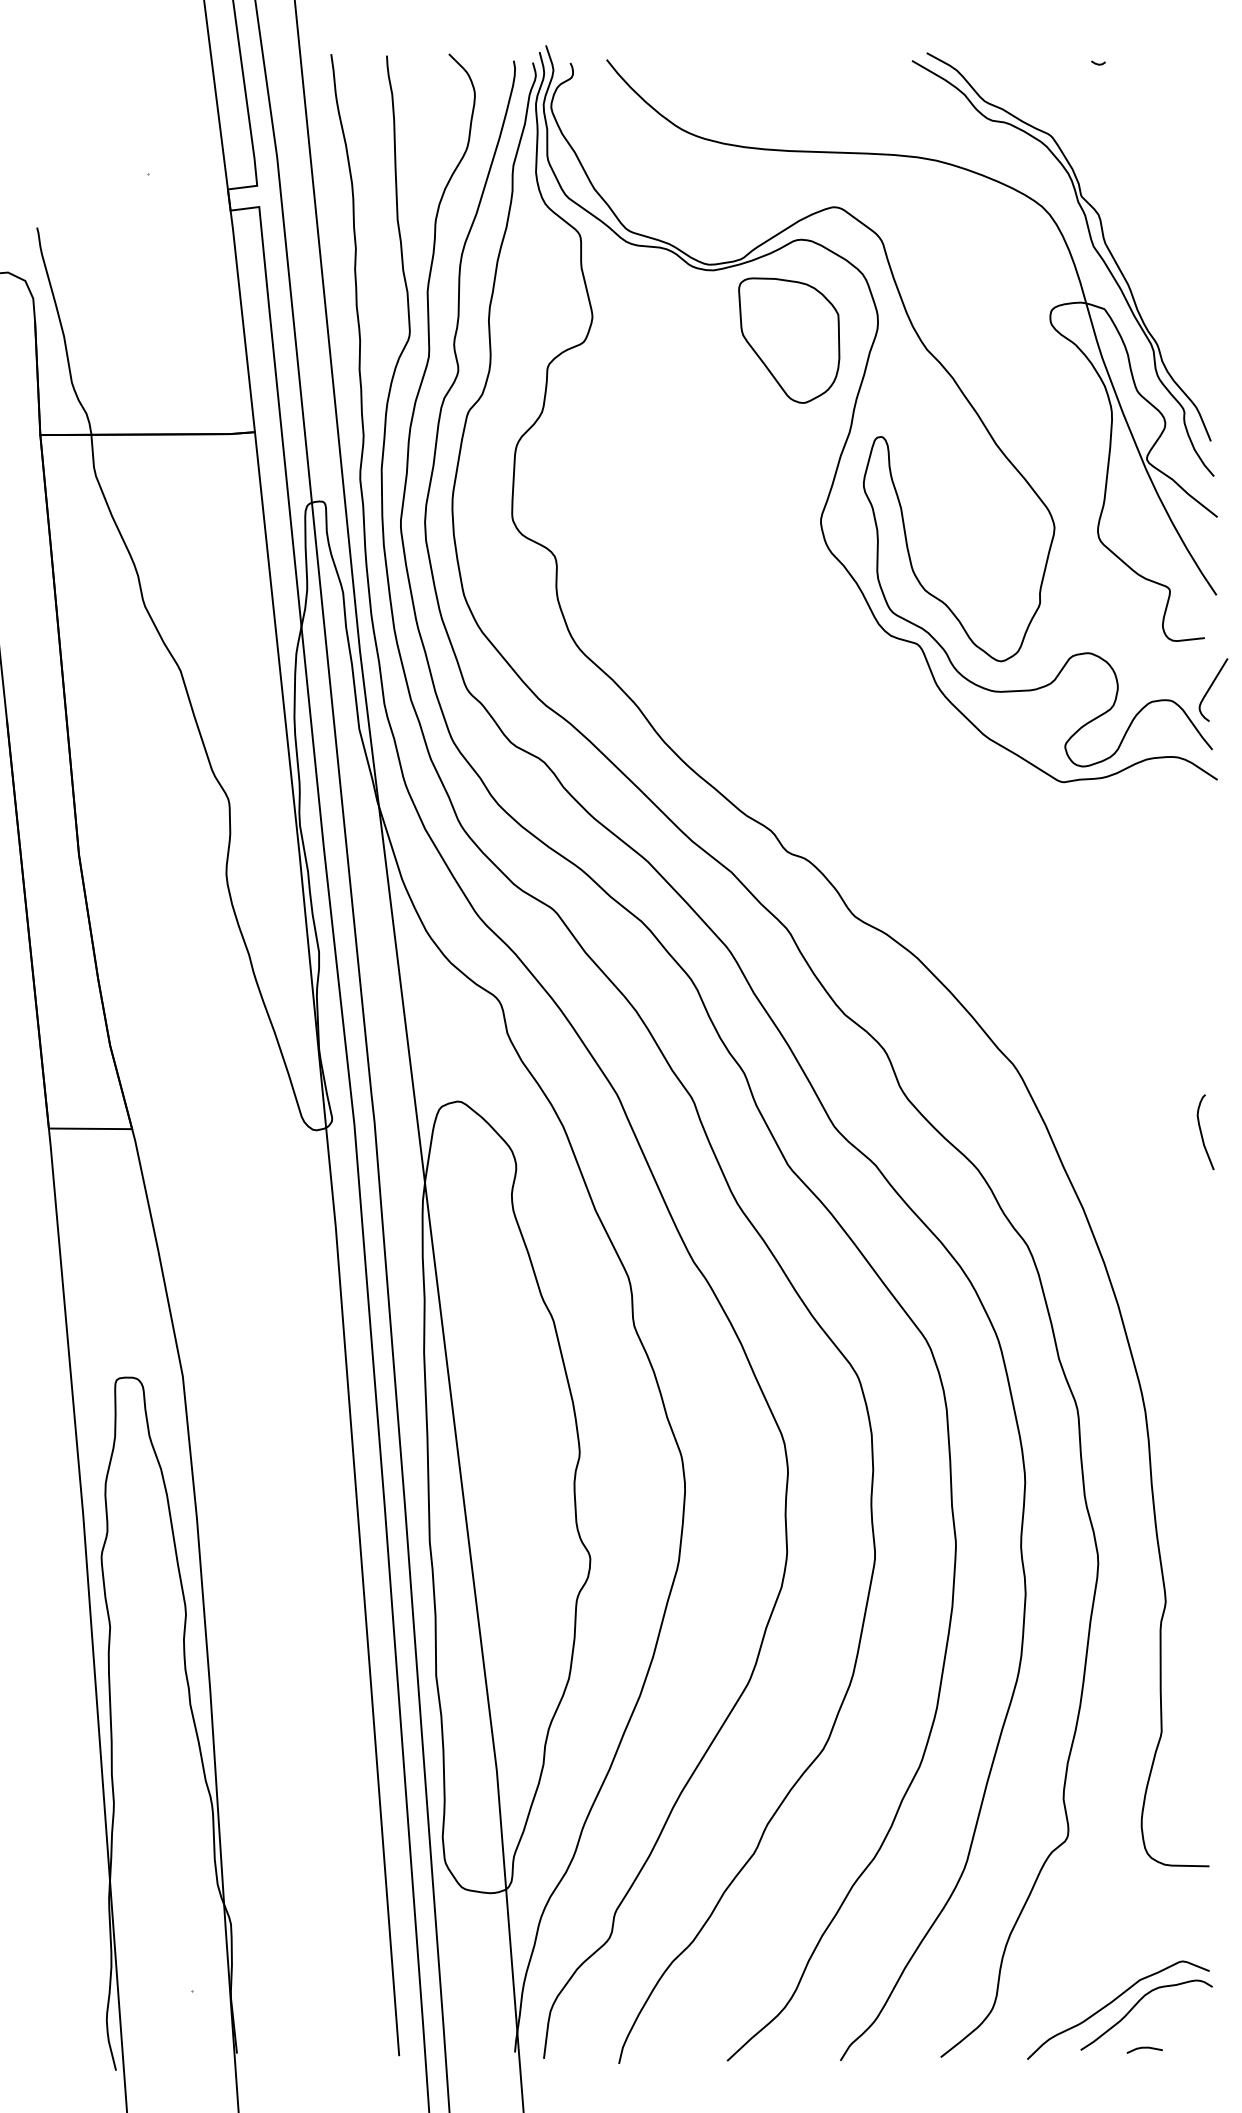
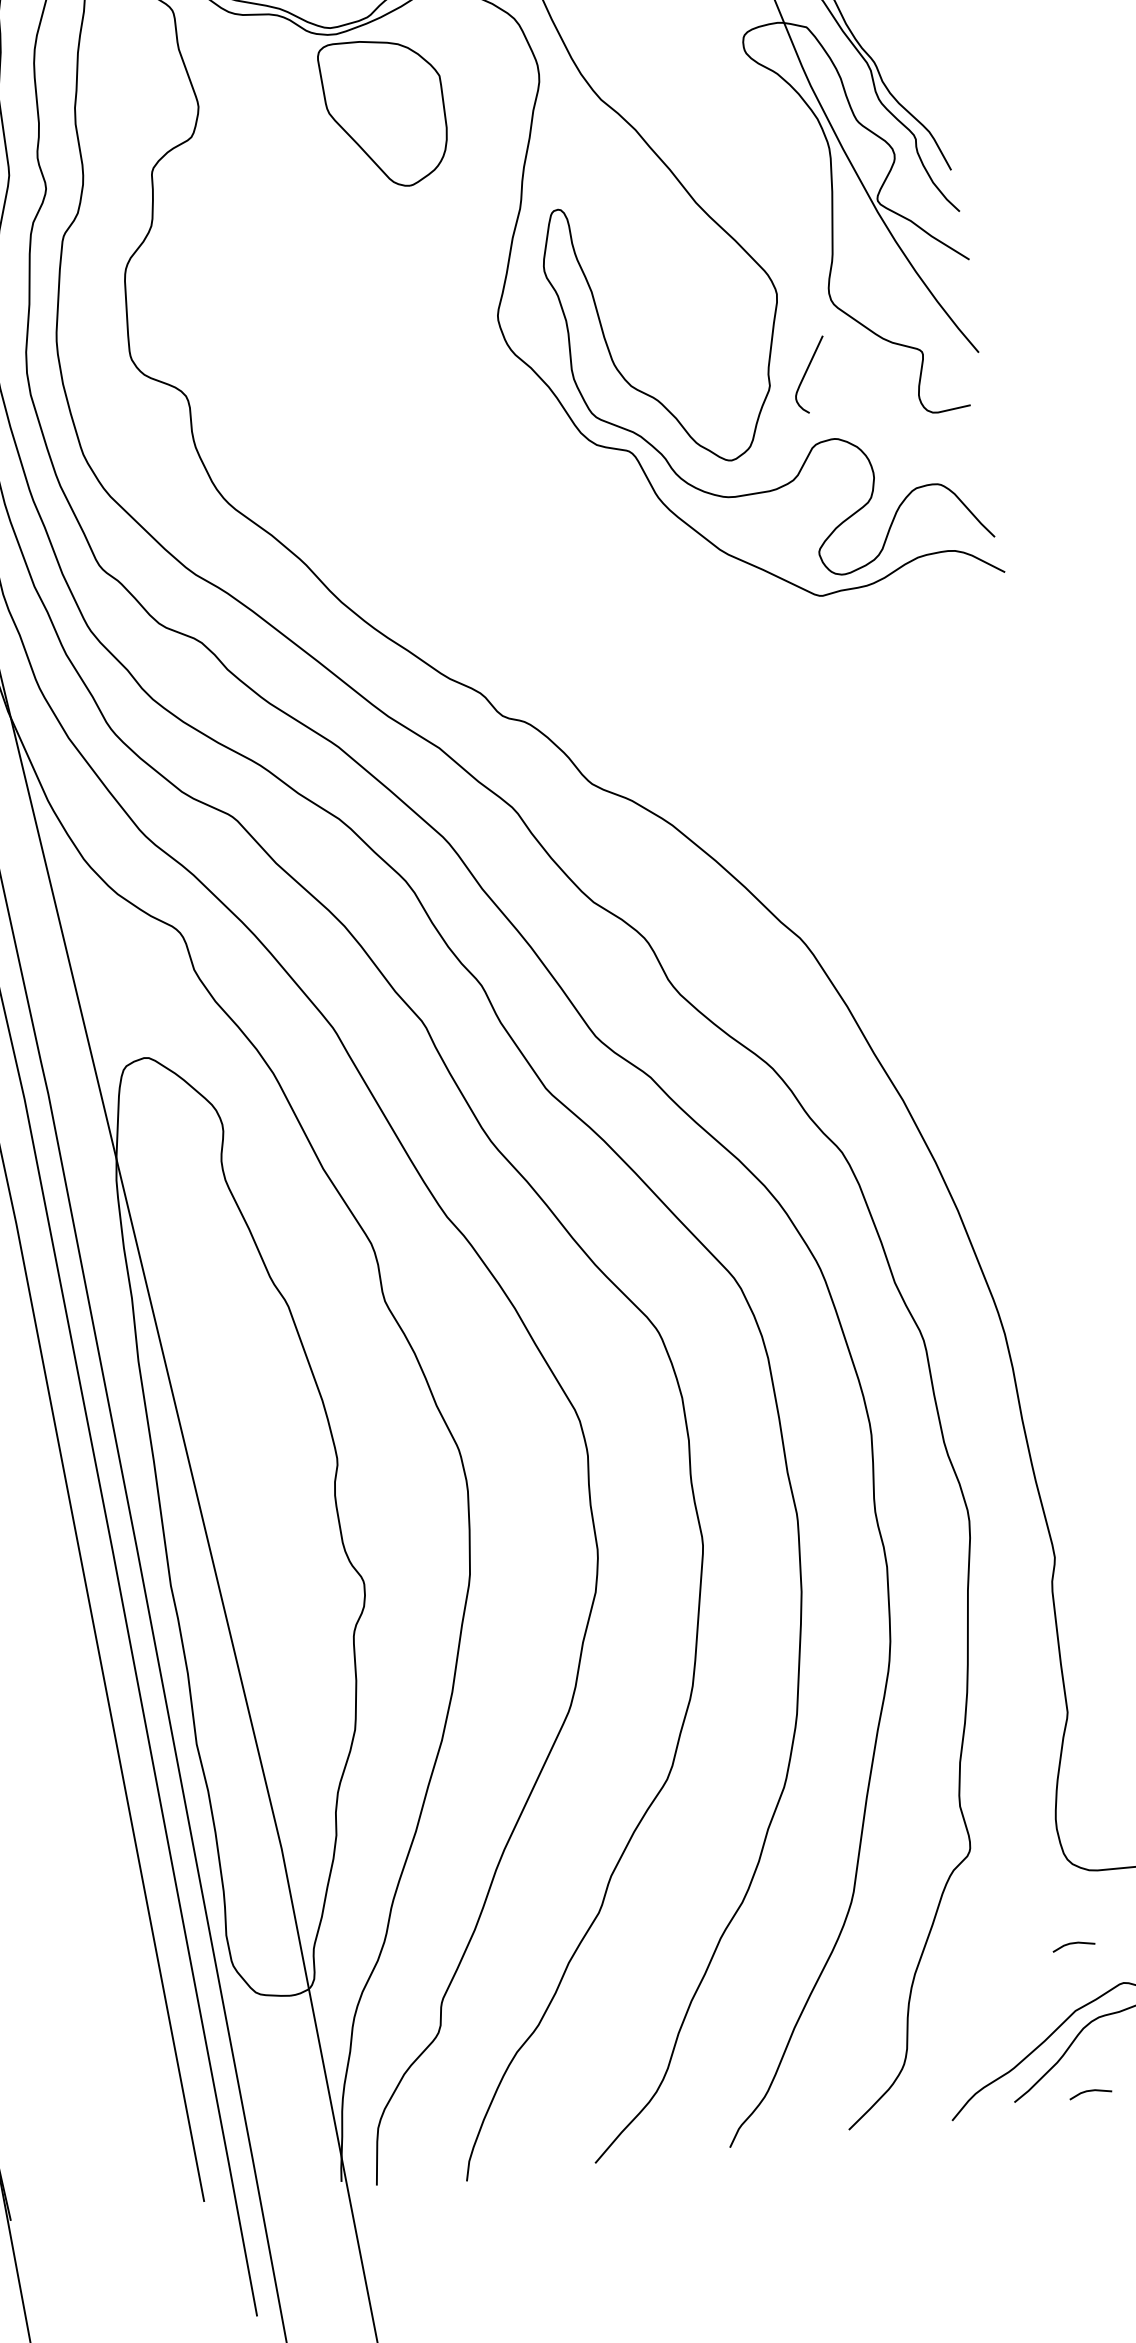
part: (789, 340) -> (384, 113), moved
curve: (1211, 687) -> (807, 372), moved
curve: (1202, 1133) -> (1035, 995), removed
line: (1144, 1924) -> (1073, 1944), added

